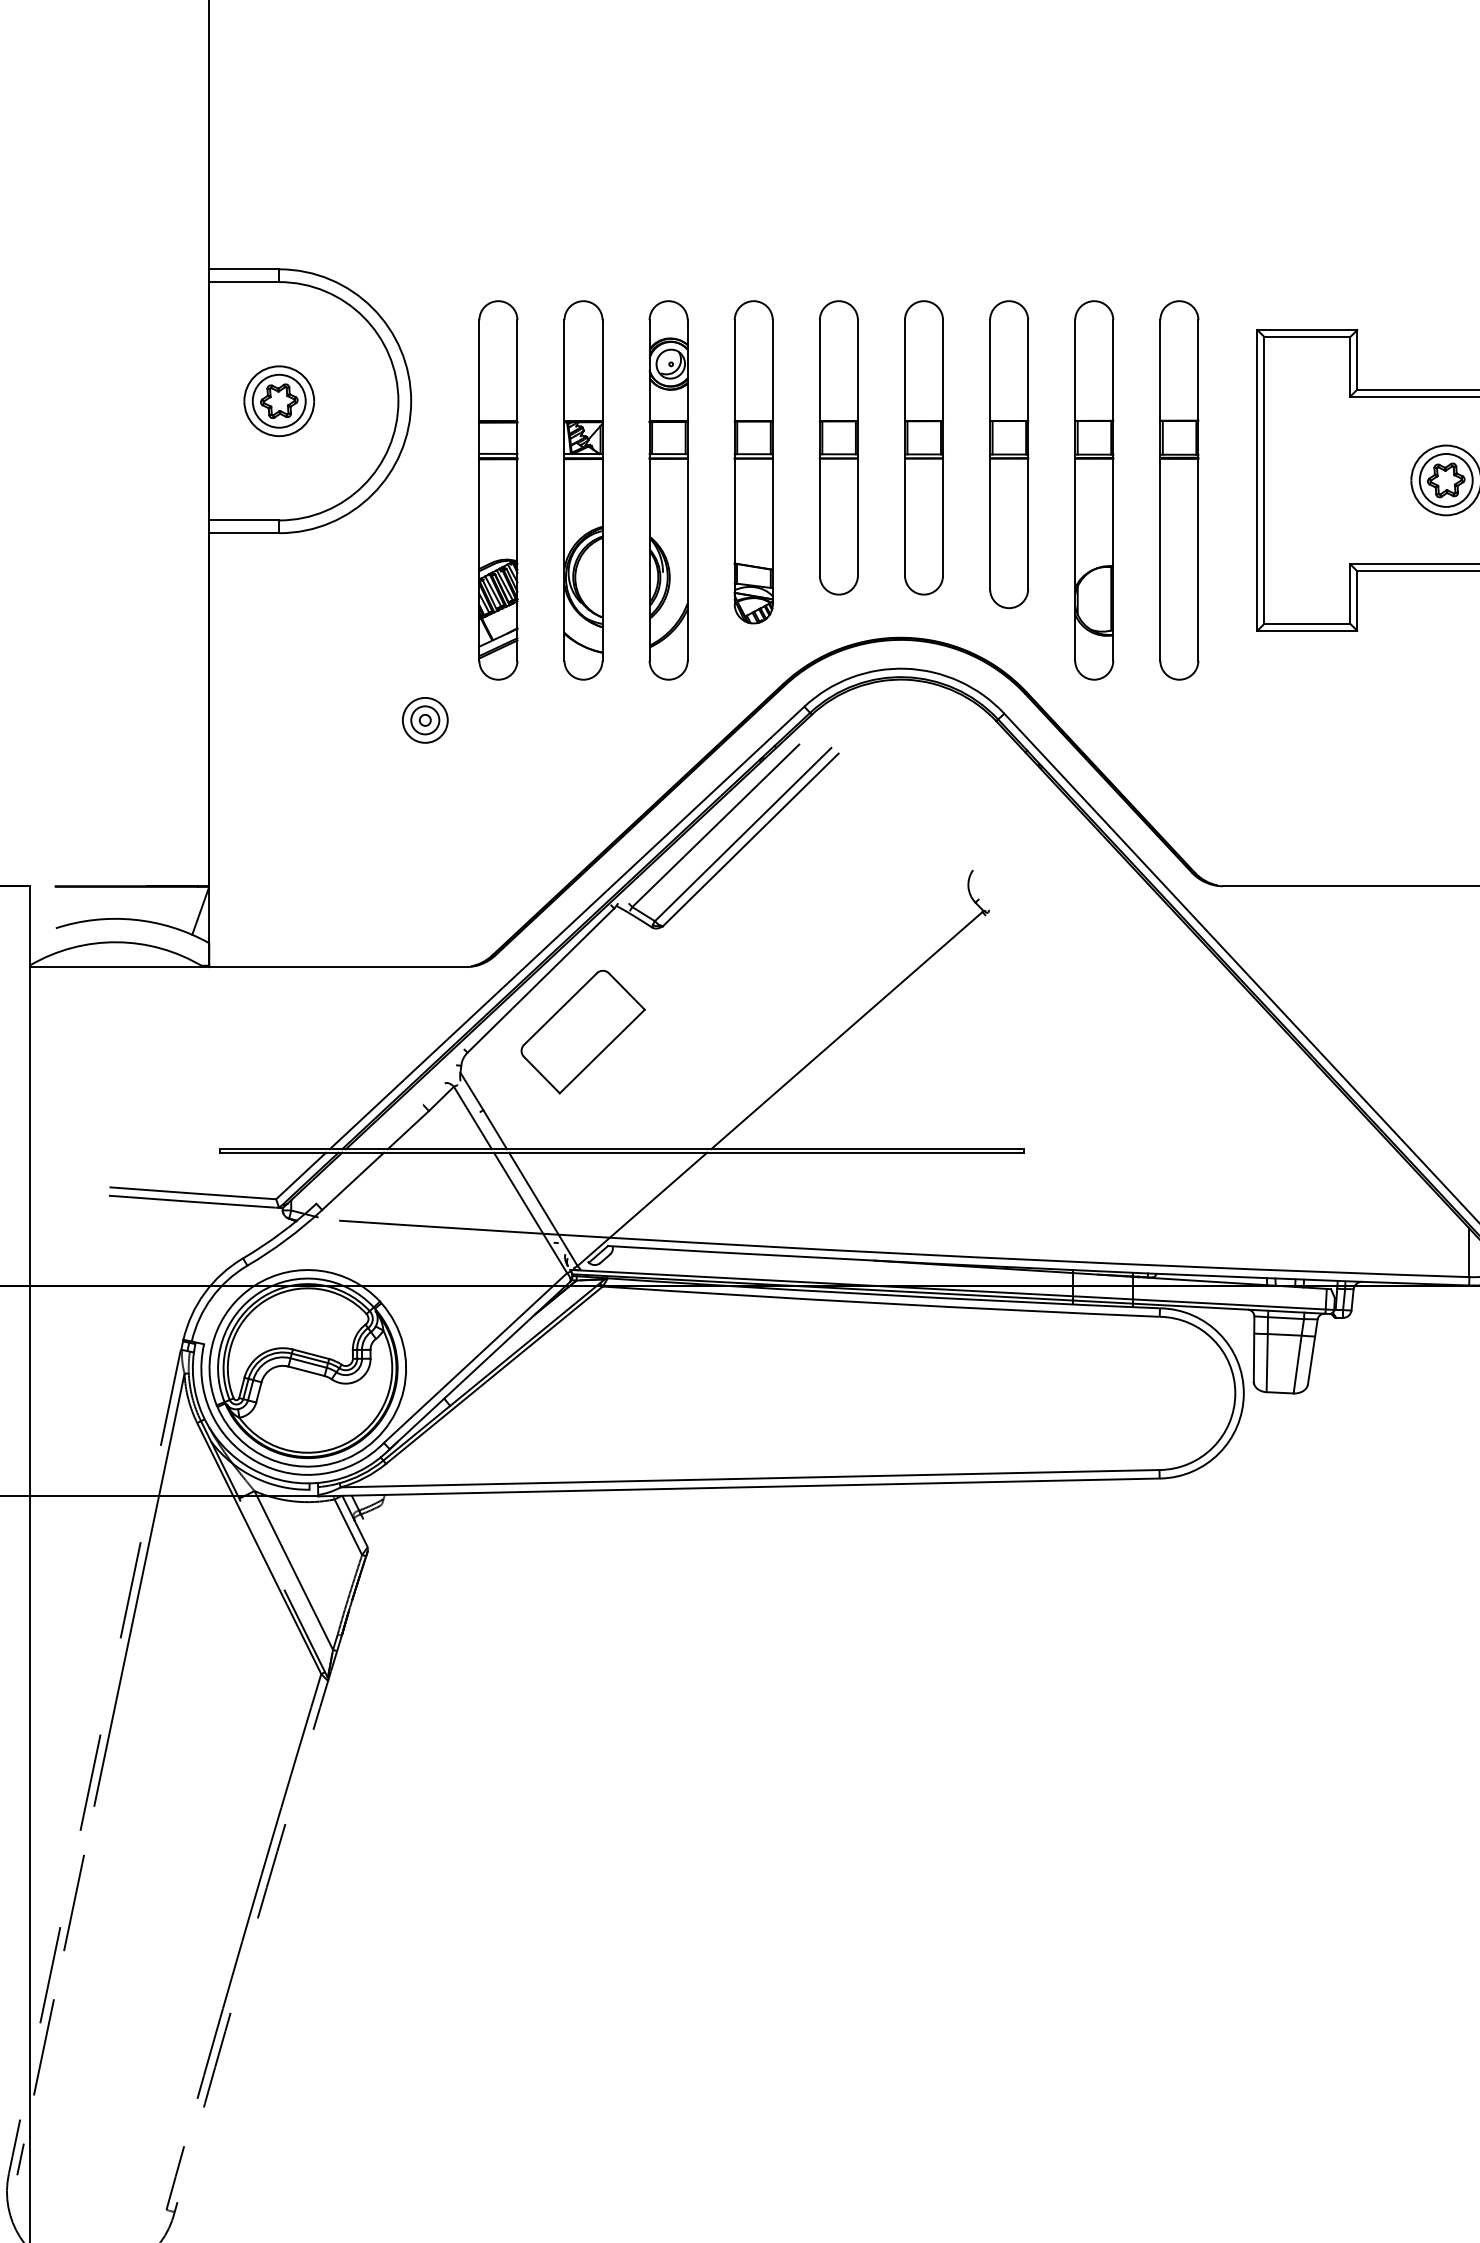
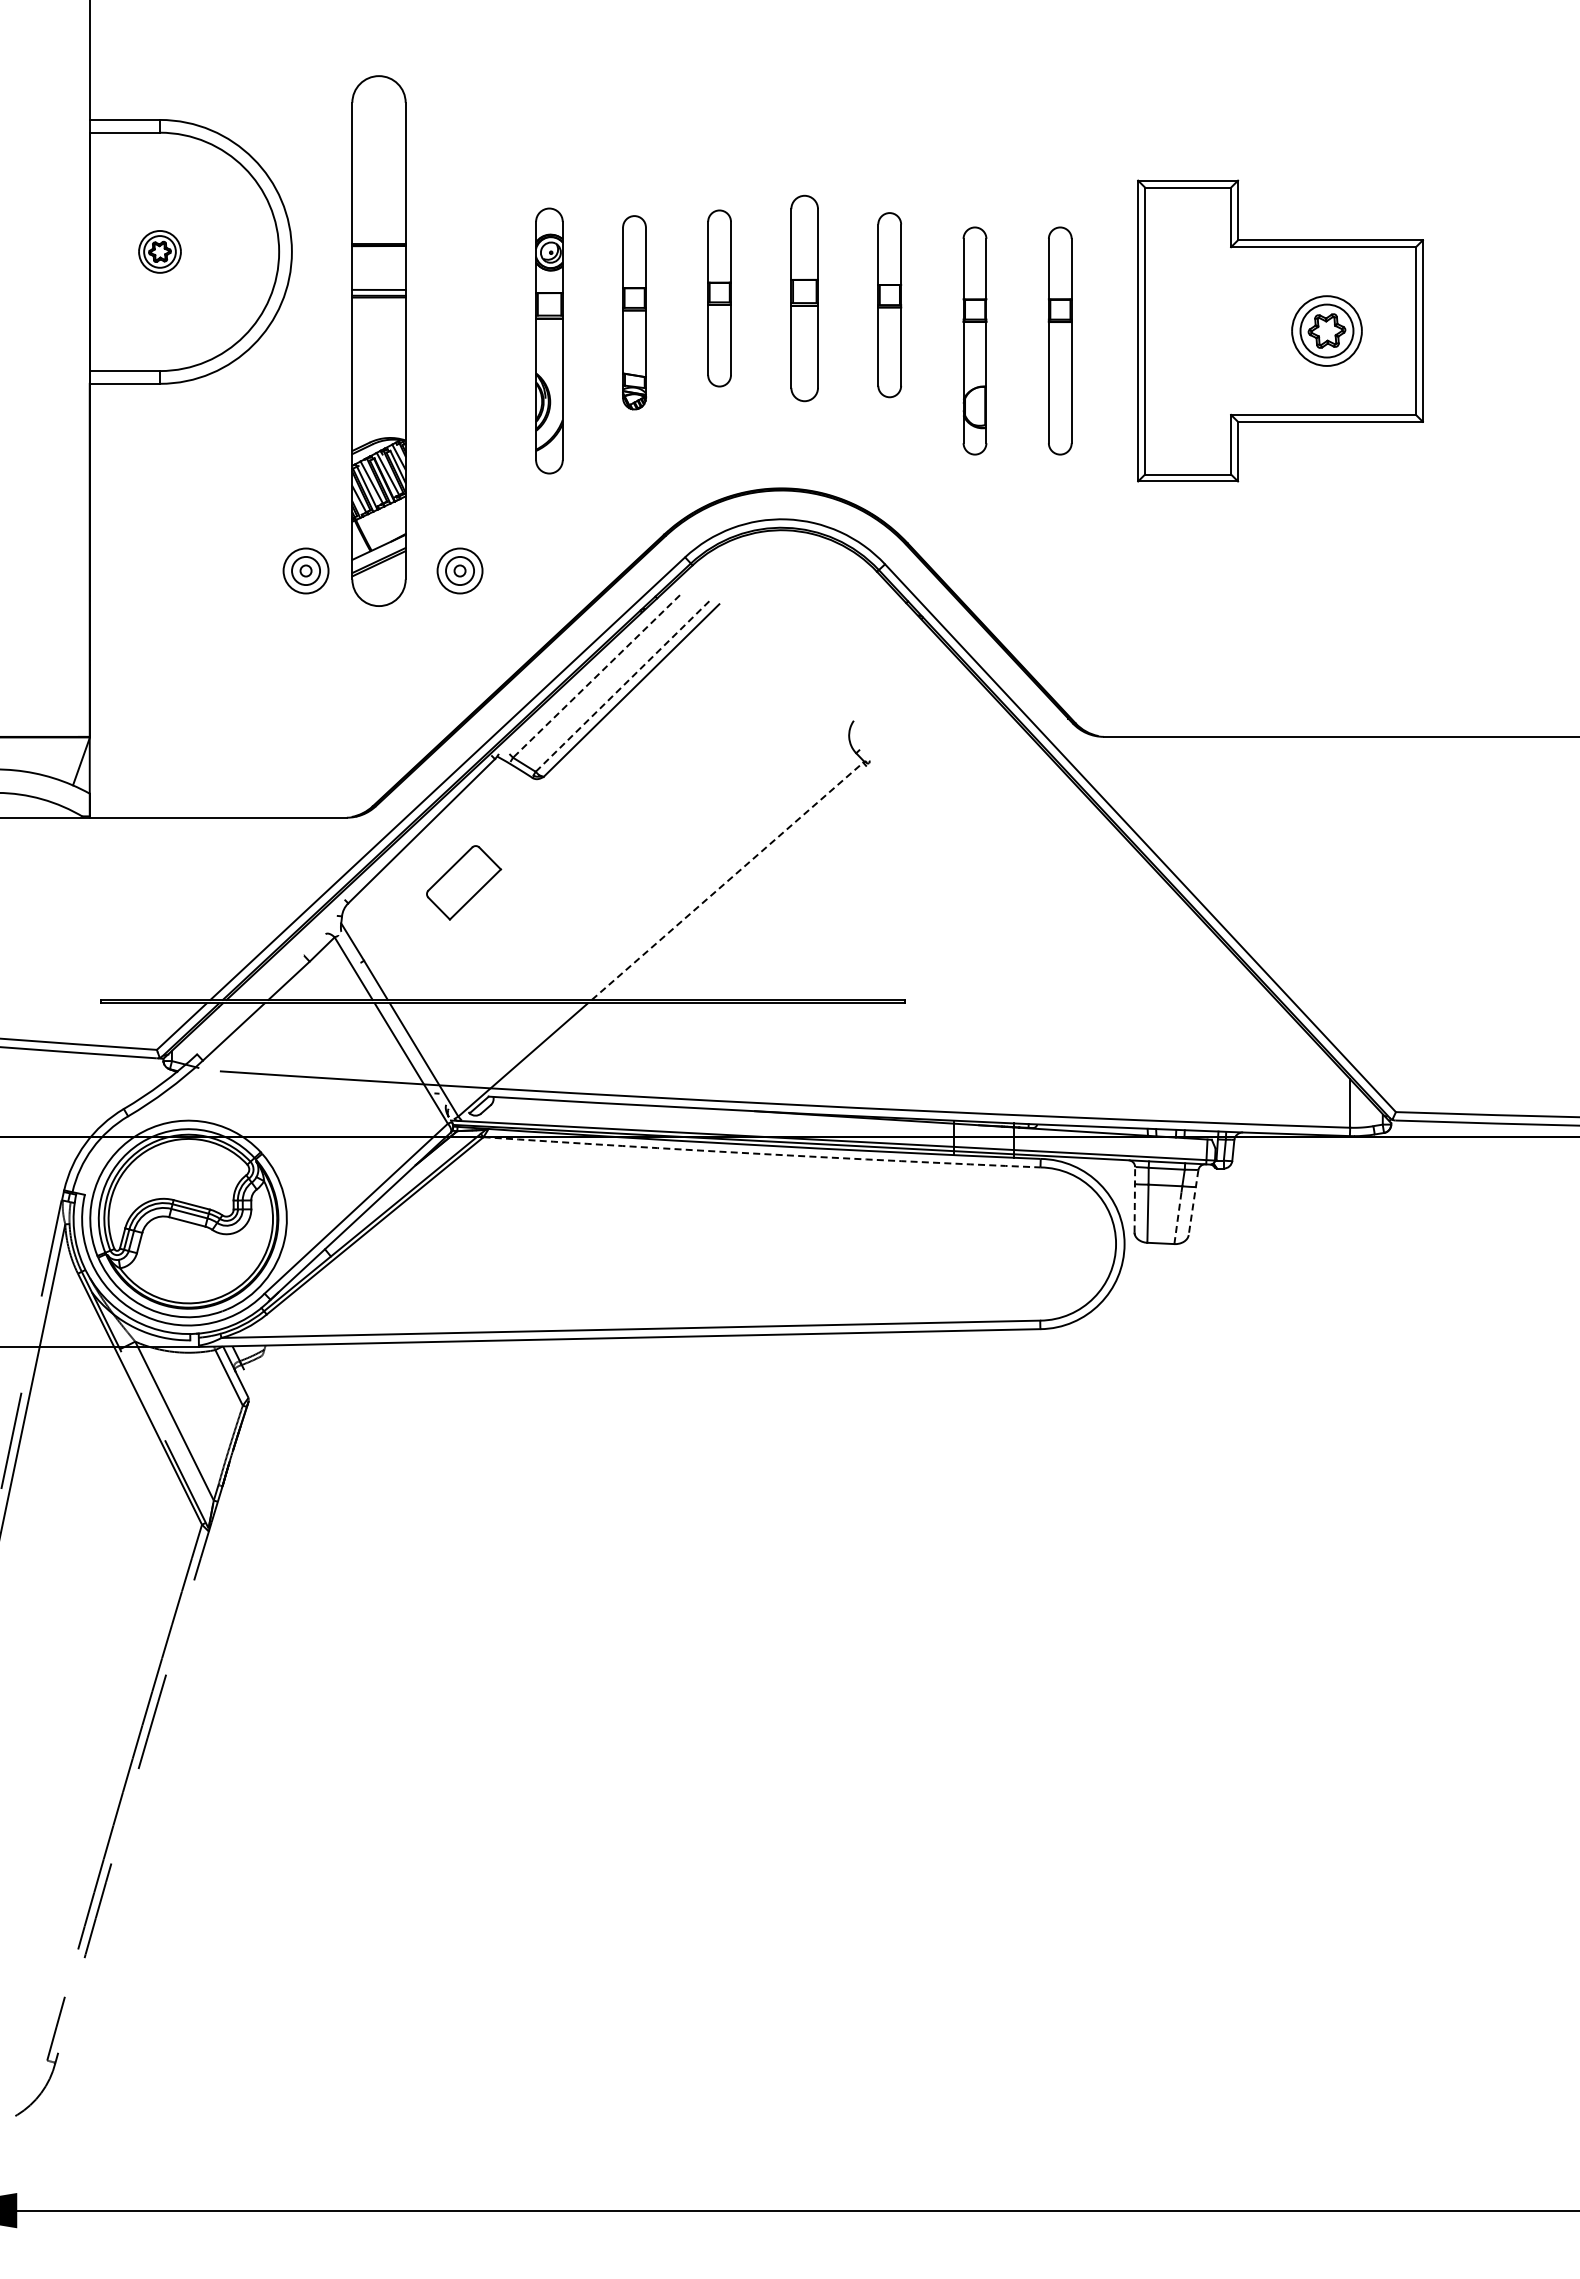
part: (278, 400) -> (159, 251), size x0.6
part: (838, 447) -> (719, 298), size x0.6
part: (923, 447) -> (804, 298), size x0.7
part: (1008, 453) -> (889, 304), size x0.6
part: (753, 461) -> (634, 312), size x0.6
part: (498, 489) -> (379, 340), size x1.4
part: (583, 489) -> (464, 340), removed
part: (668, 489) -> (549, 340), size x0.7
part: (1093, 489) -> (974, 340), size x0.6
part: (1179, 489) -> (1060, 340), size x0.6
part: (578, 719) -> (459, 570), added
line: (715, 825) -> (596, 676), solid -> dashed
line: (742, 834) -> (623, 685), solid -> dashed
line: (846, 1029) -> (727, 880), solid -> dashed
part: (582, 1031) -> (463, 882), size x0.6
arc: (880, 1303) -> (761, 1154), solid -> dashed
line: (1253, 1348) -> (1134, 1199), solid -> dashed
line: (1312, 1351) -> (1193, 1202), solid -> dashed
line: (1296, 1366) -> (1177, 1217), solid -> dashed

